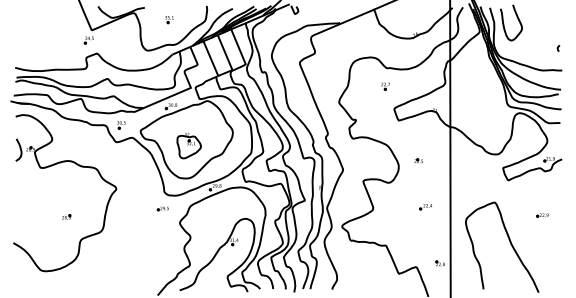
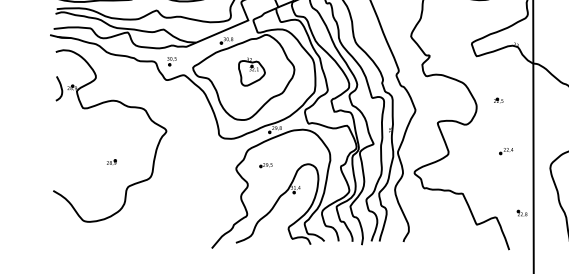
part: (385, 86) -> (462, 18), removed
part: (188, 145) -> (251, 71), moved
part: (162, 208) -> (265, 164), moved

